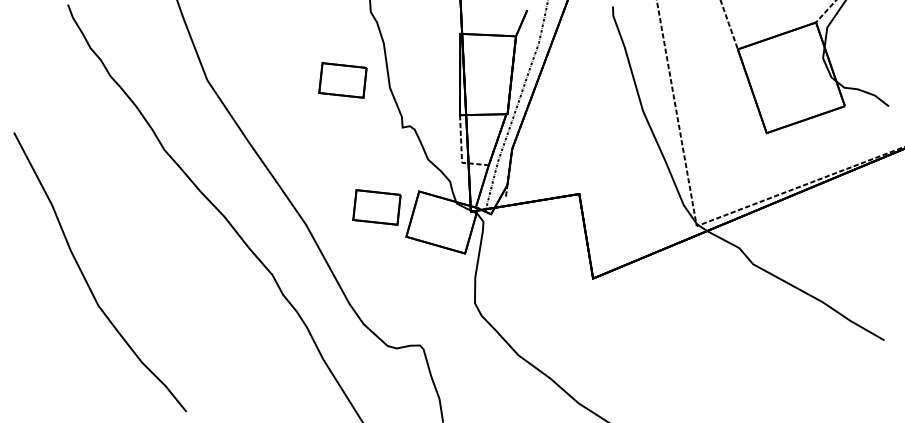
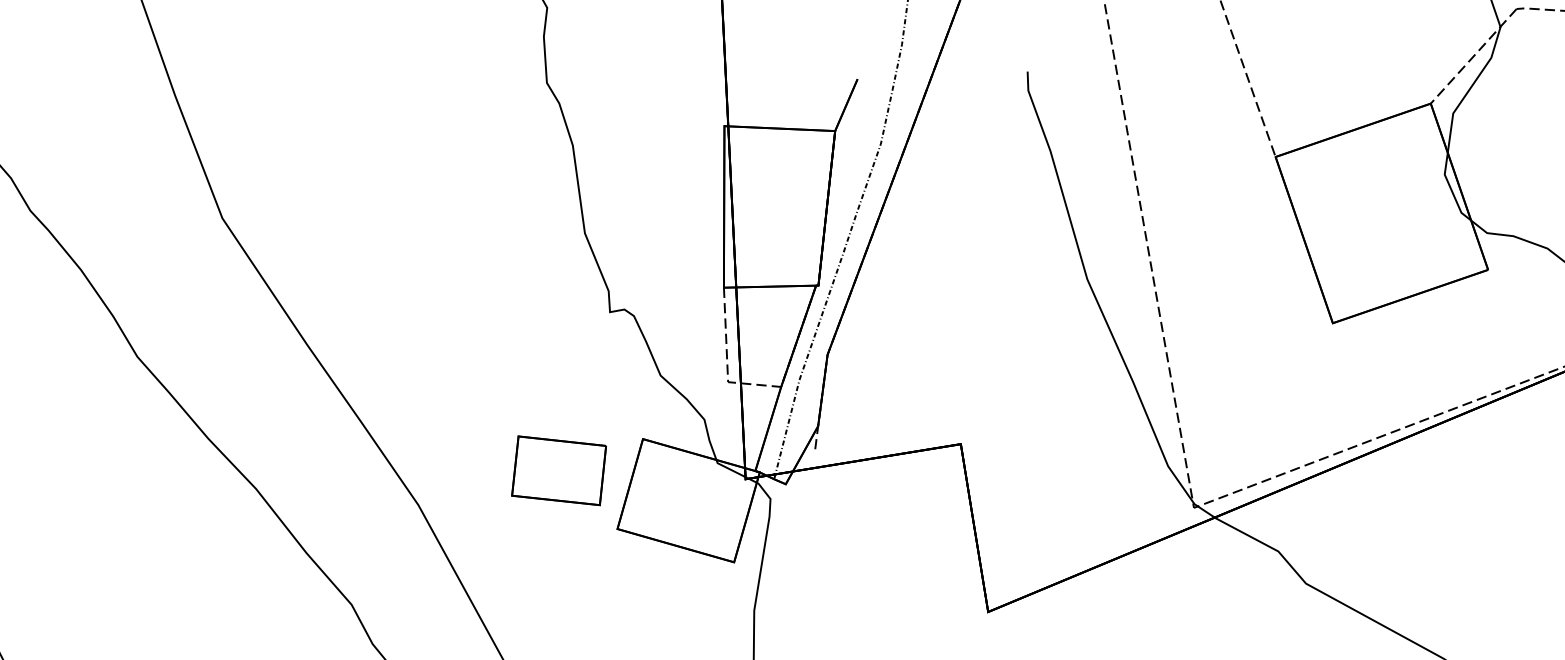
part: (342, 80) -> (490, 218), removed

